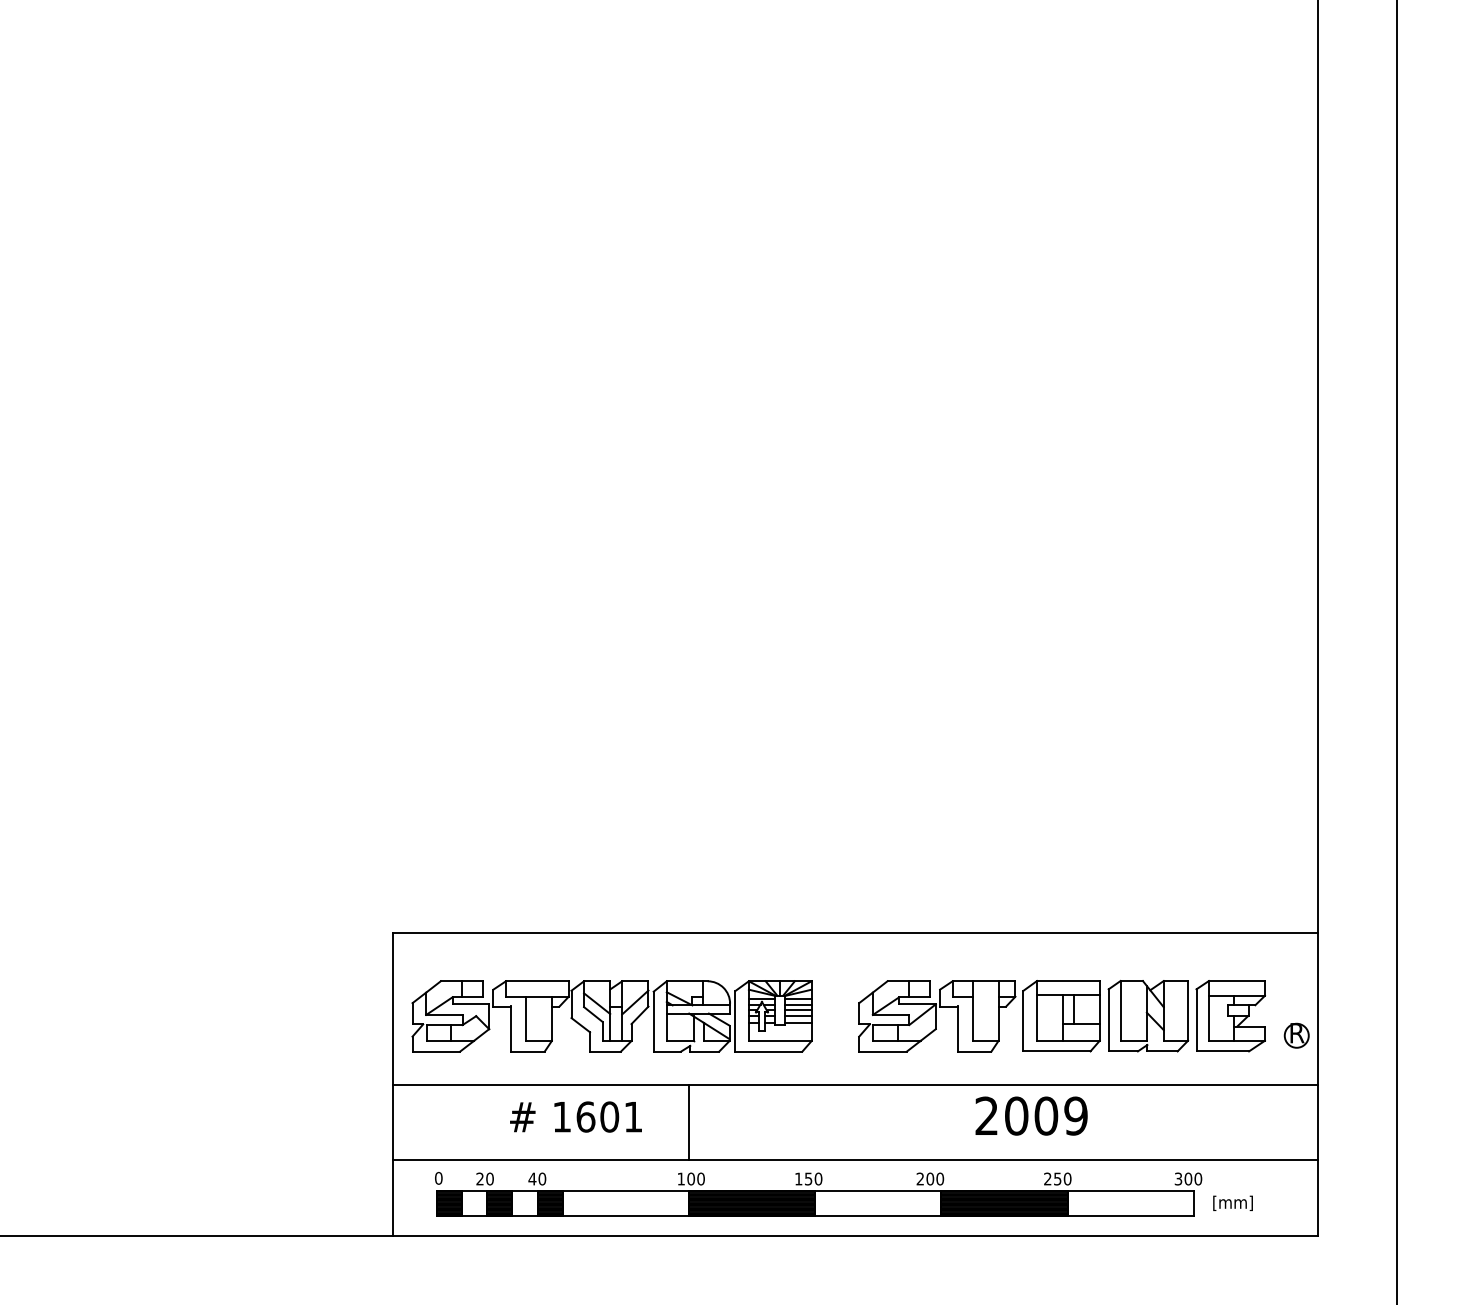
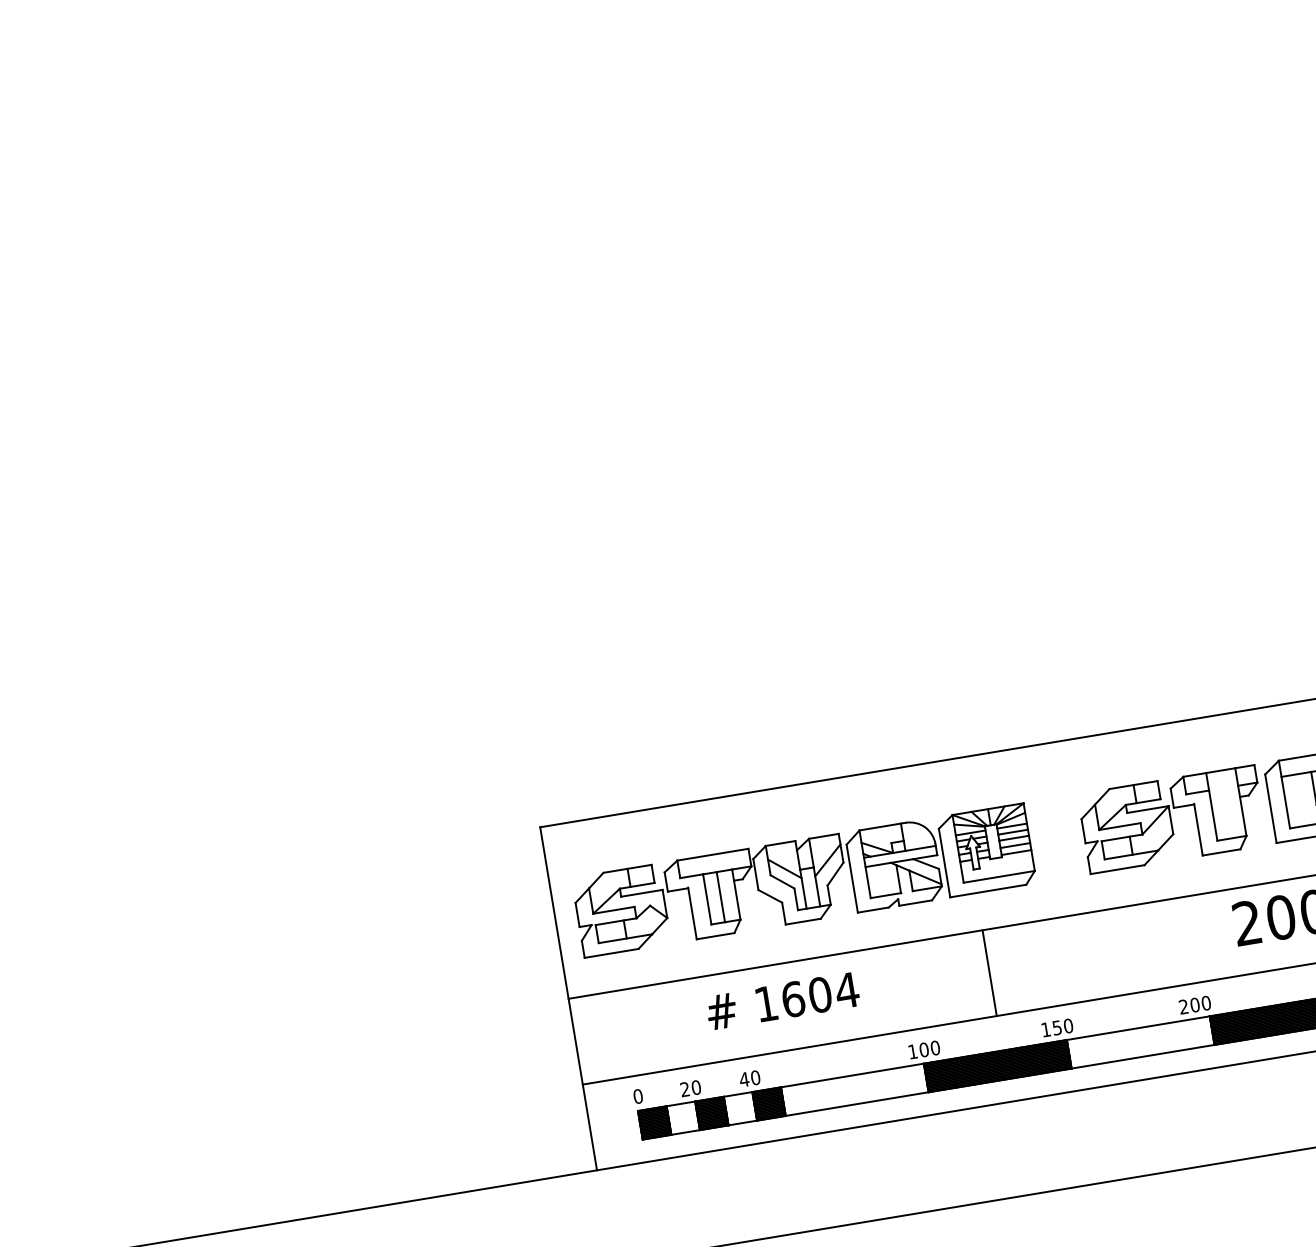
line: (538, 1018) -> (721, 896), added
text: (633, 1117) -> (847, 991), 1601 -> 1604
line: (689, 1122) -> (989, 973), moved

